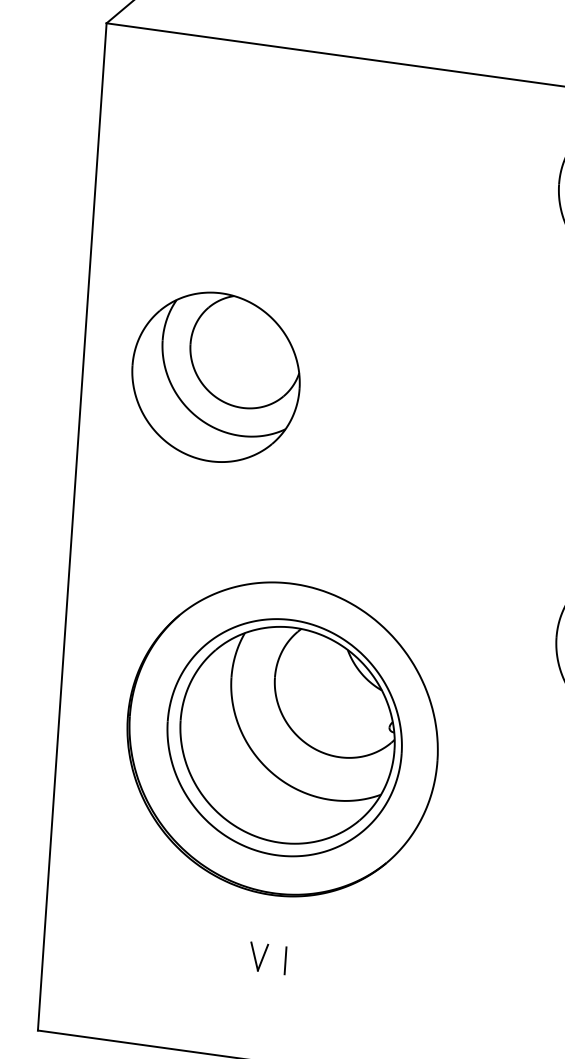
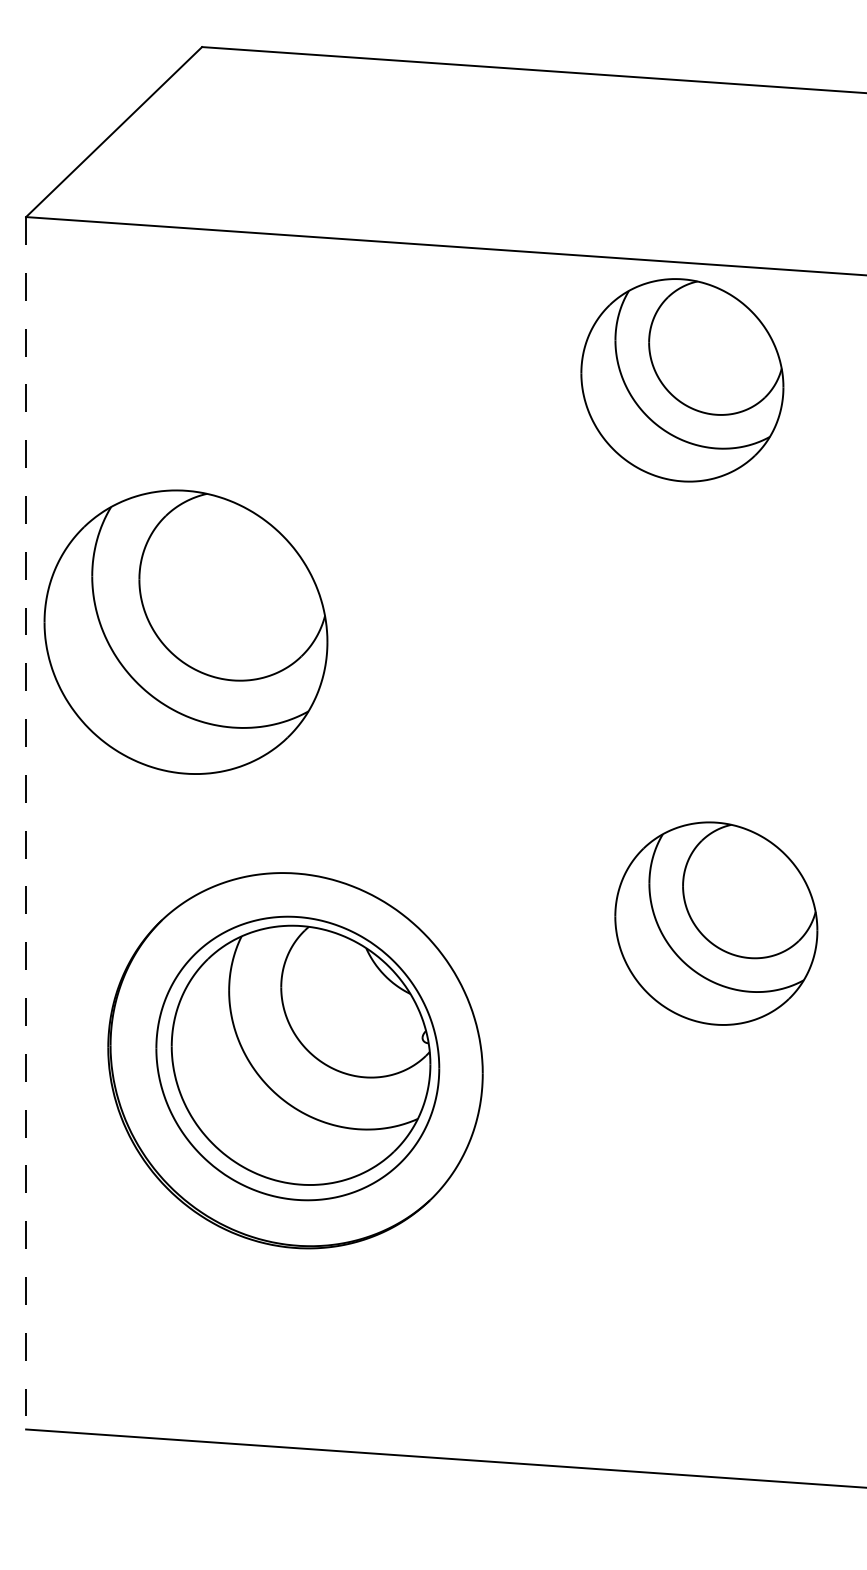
part: (216, 377) -> (186, 632), size x1.4
line: (72, 527) -> (26, 823), solid -> dashed
part: (258, 956) -> (284, 1322), removed
line: (285, 960) -> (317, 1325), removed

